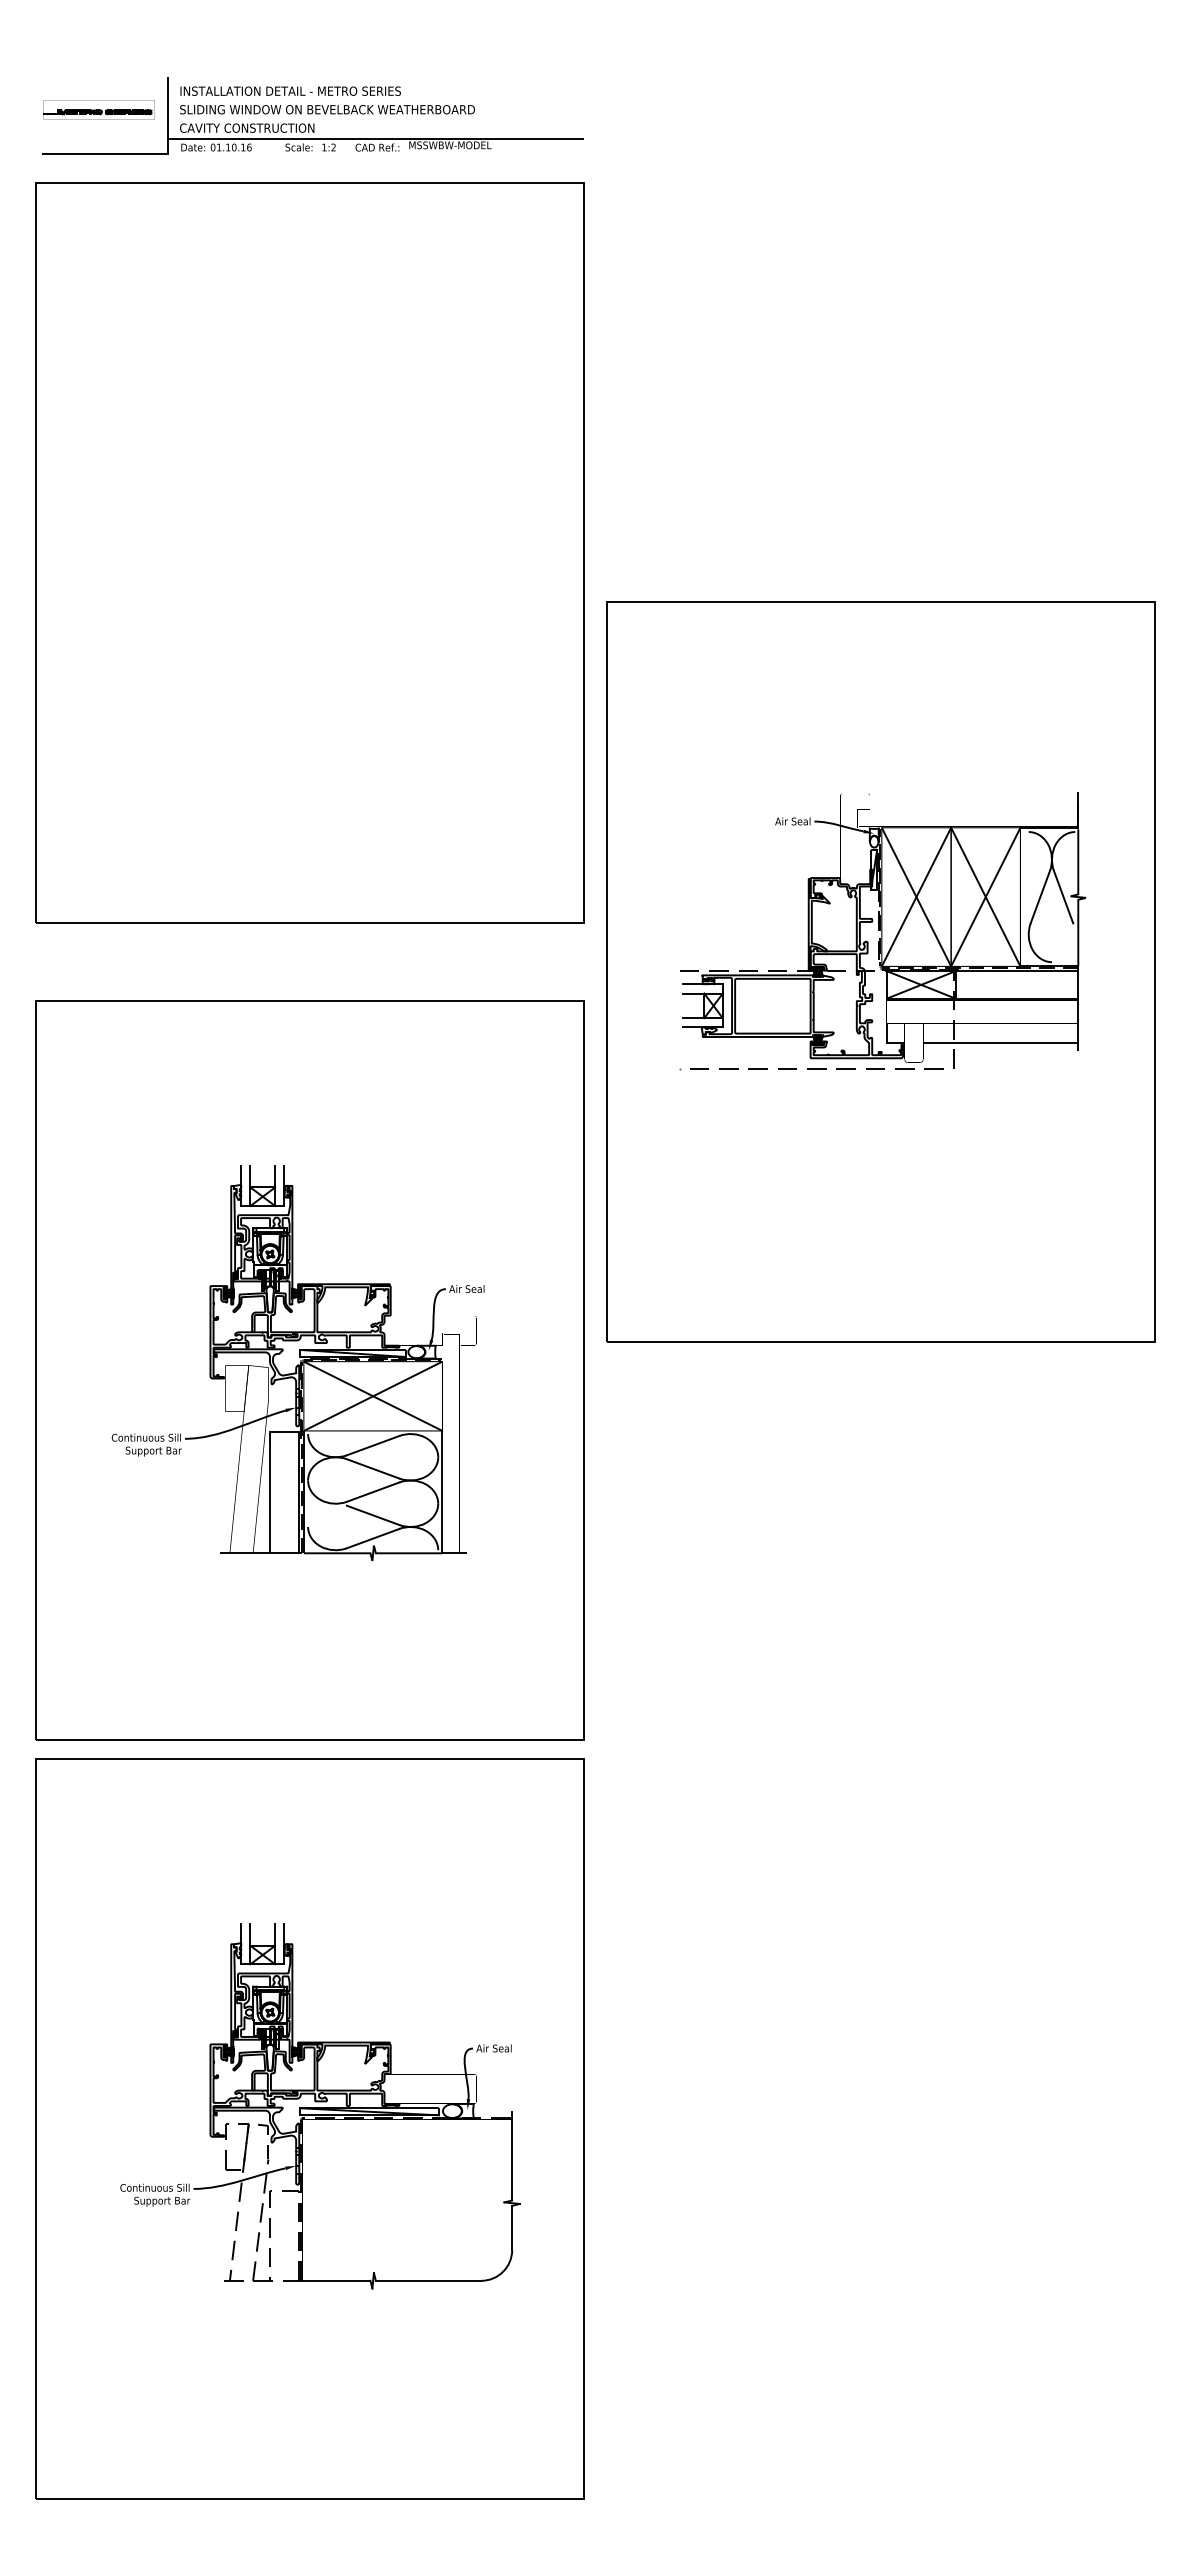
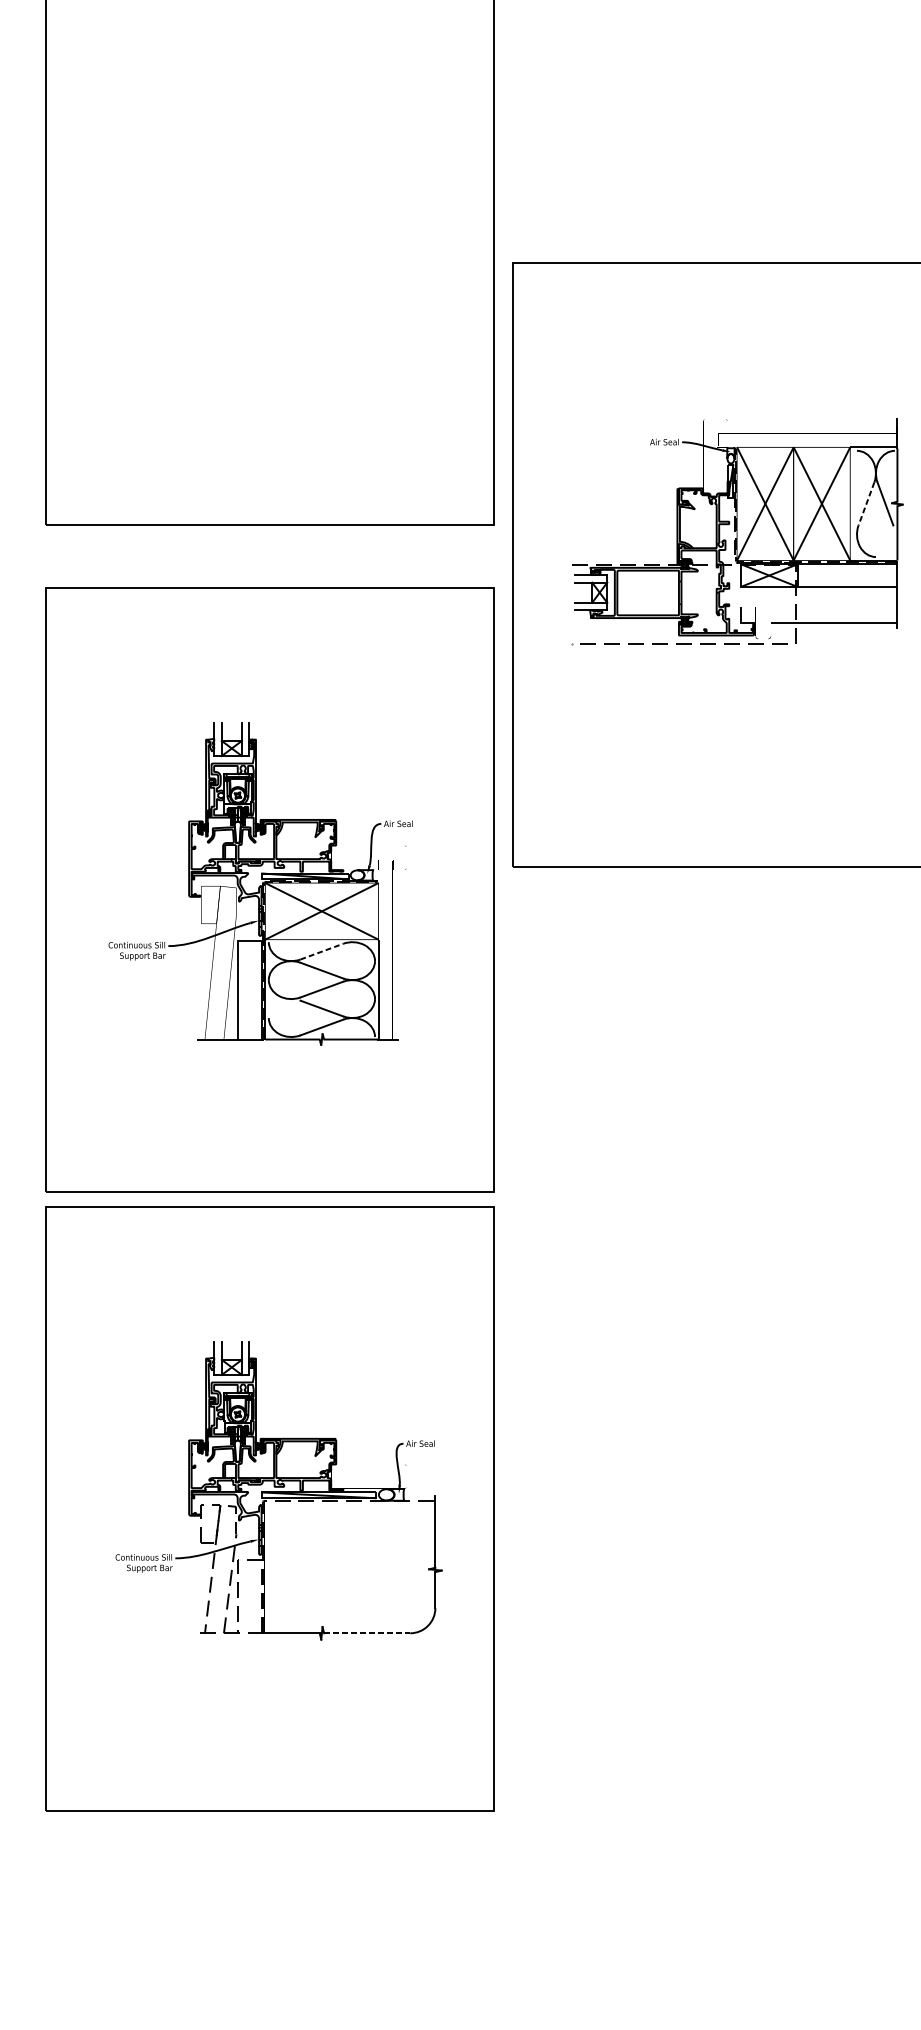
line: (1040, 897) -> (866, 504), solid -> dashed
line: (373, 1445) -> (322, 951), solid -> dashed
line: (428, 2280) -> (367, 1633), solid -> dashed

